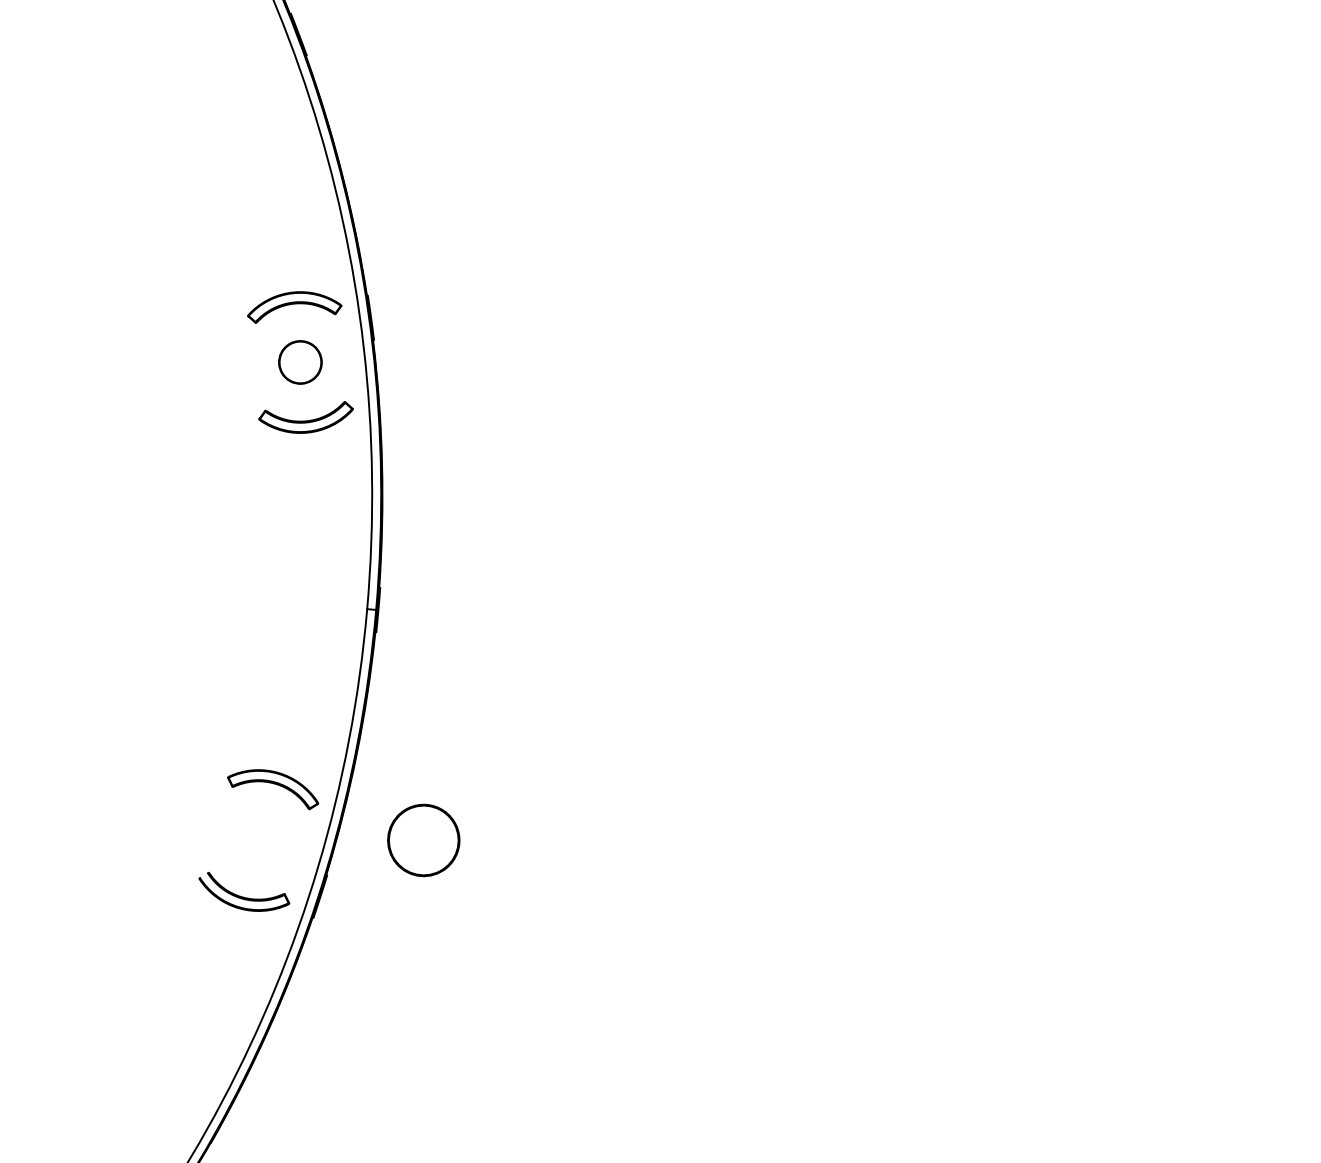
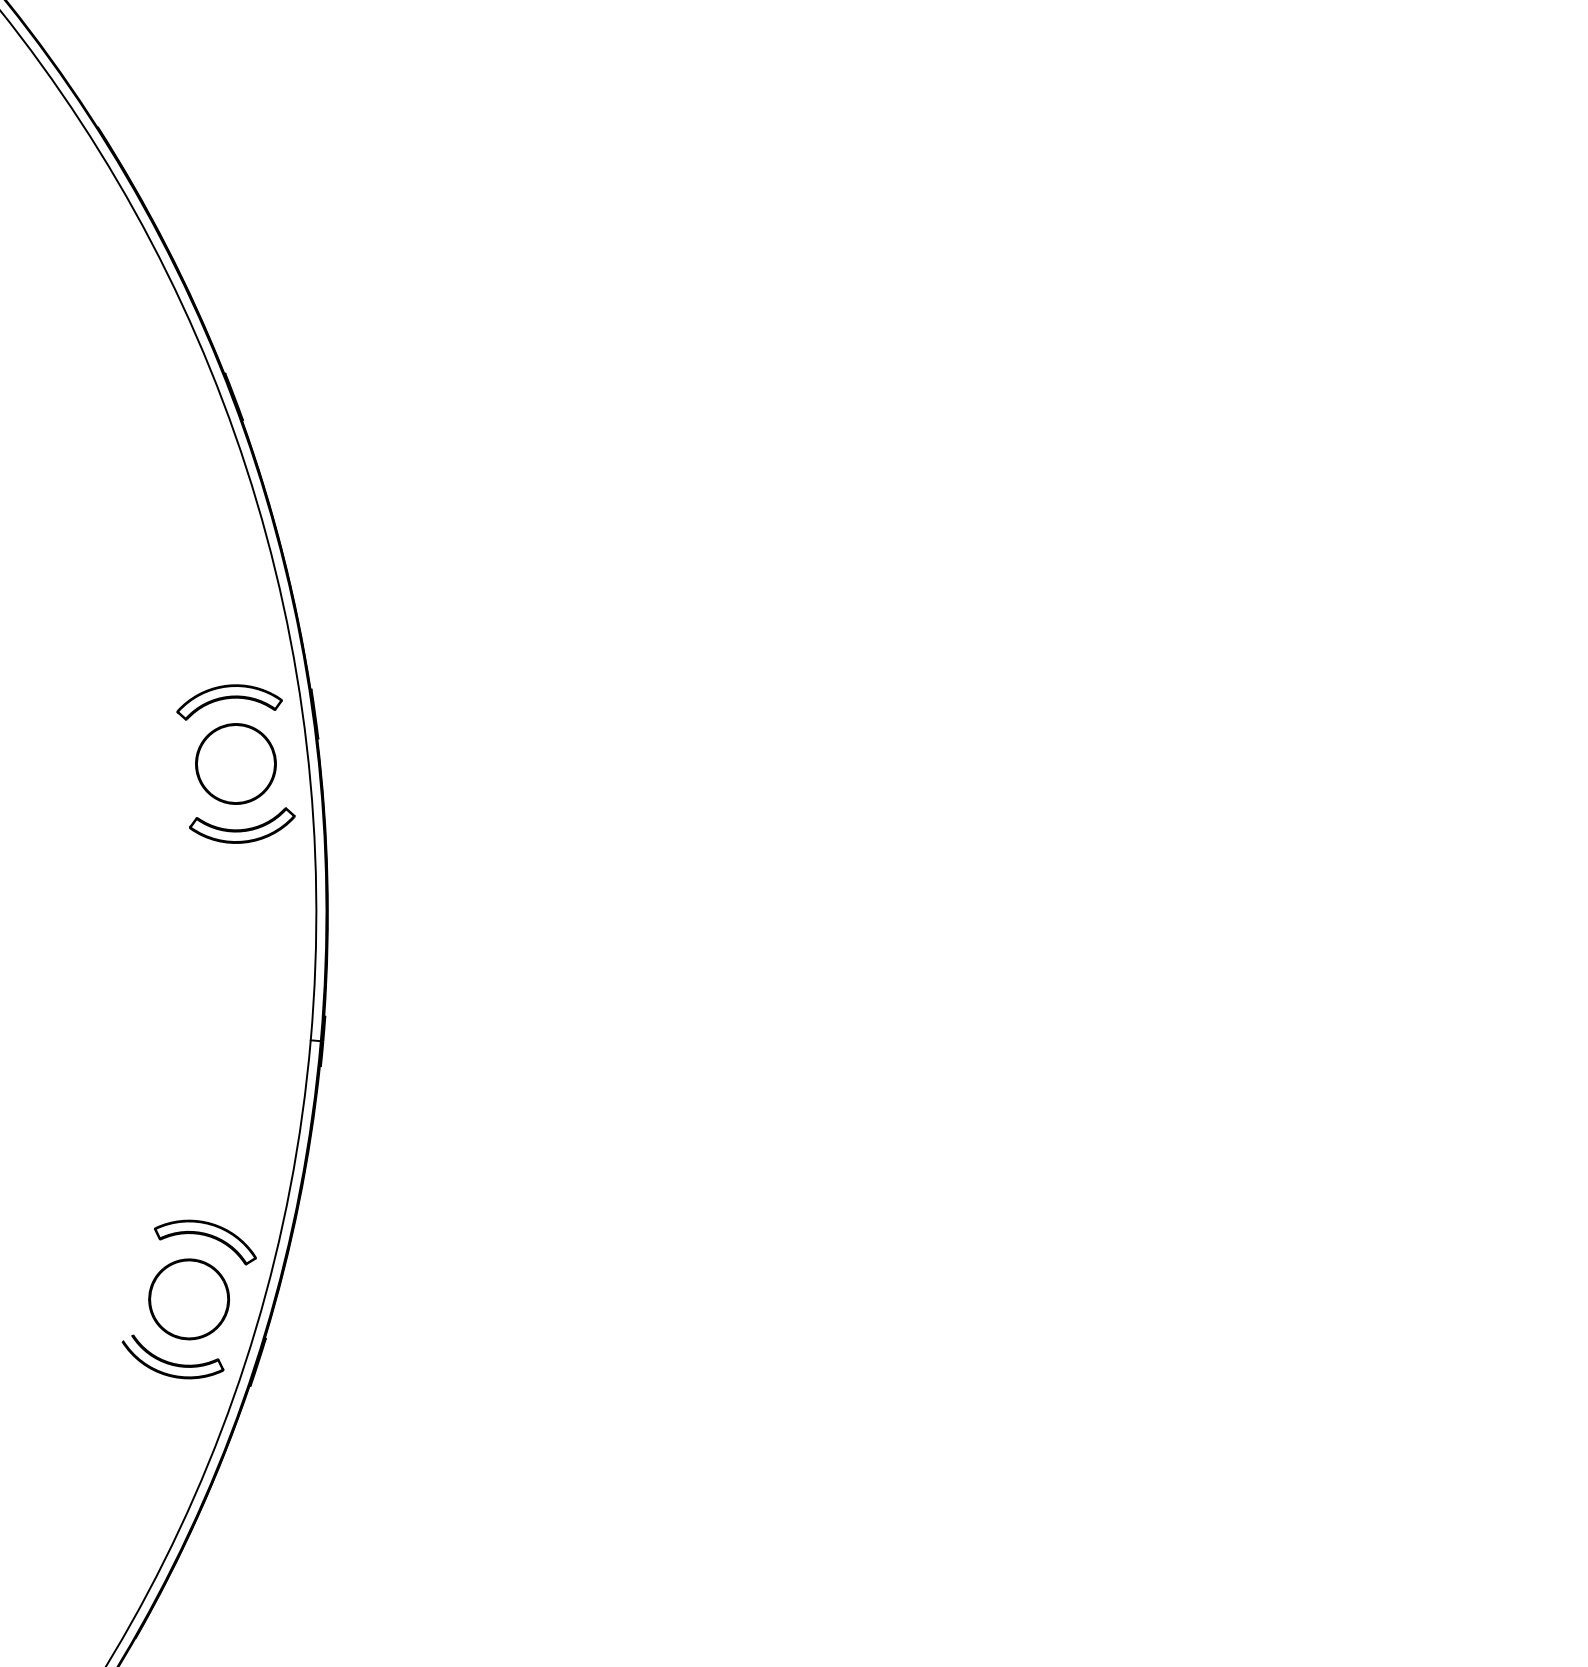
part: (300, 362) -> (235, 763), size x1.67
part: (424, 840) -> (189, 1299), moved

